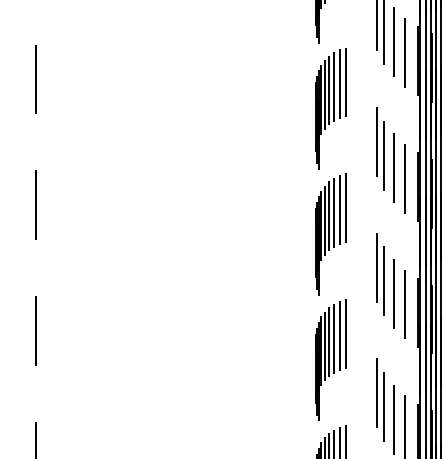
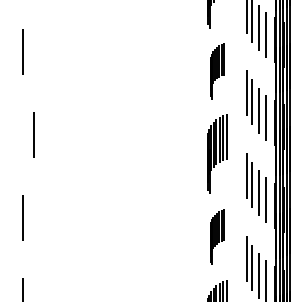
part: (330, 108) -> (217, 71), size x0.7
line: (34, 204) -> (33, 134), moved
part: (330, 359) -> (217, 236), size x0.7

